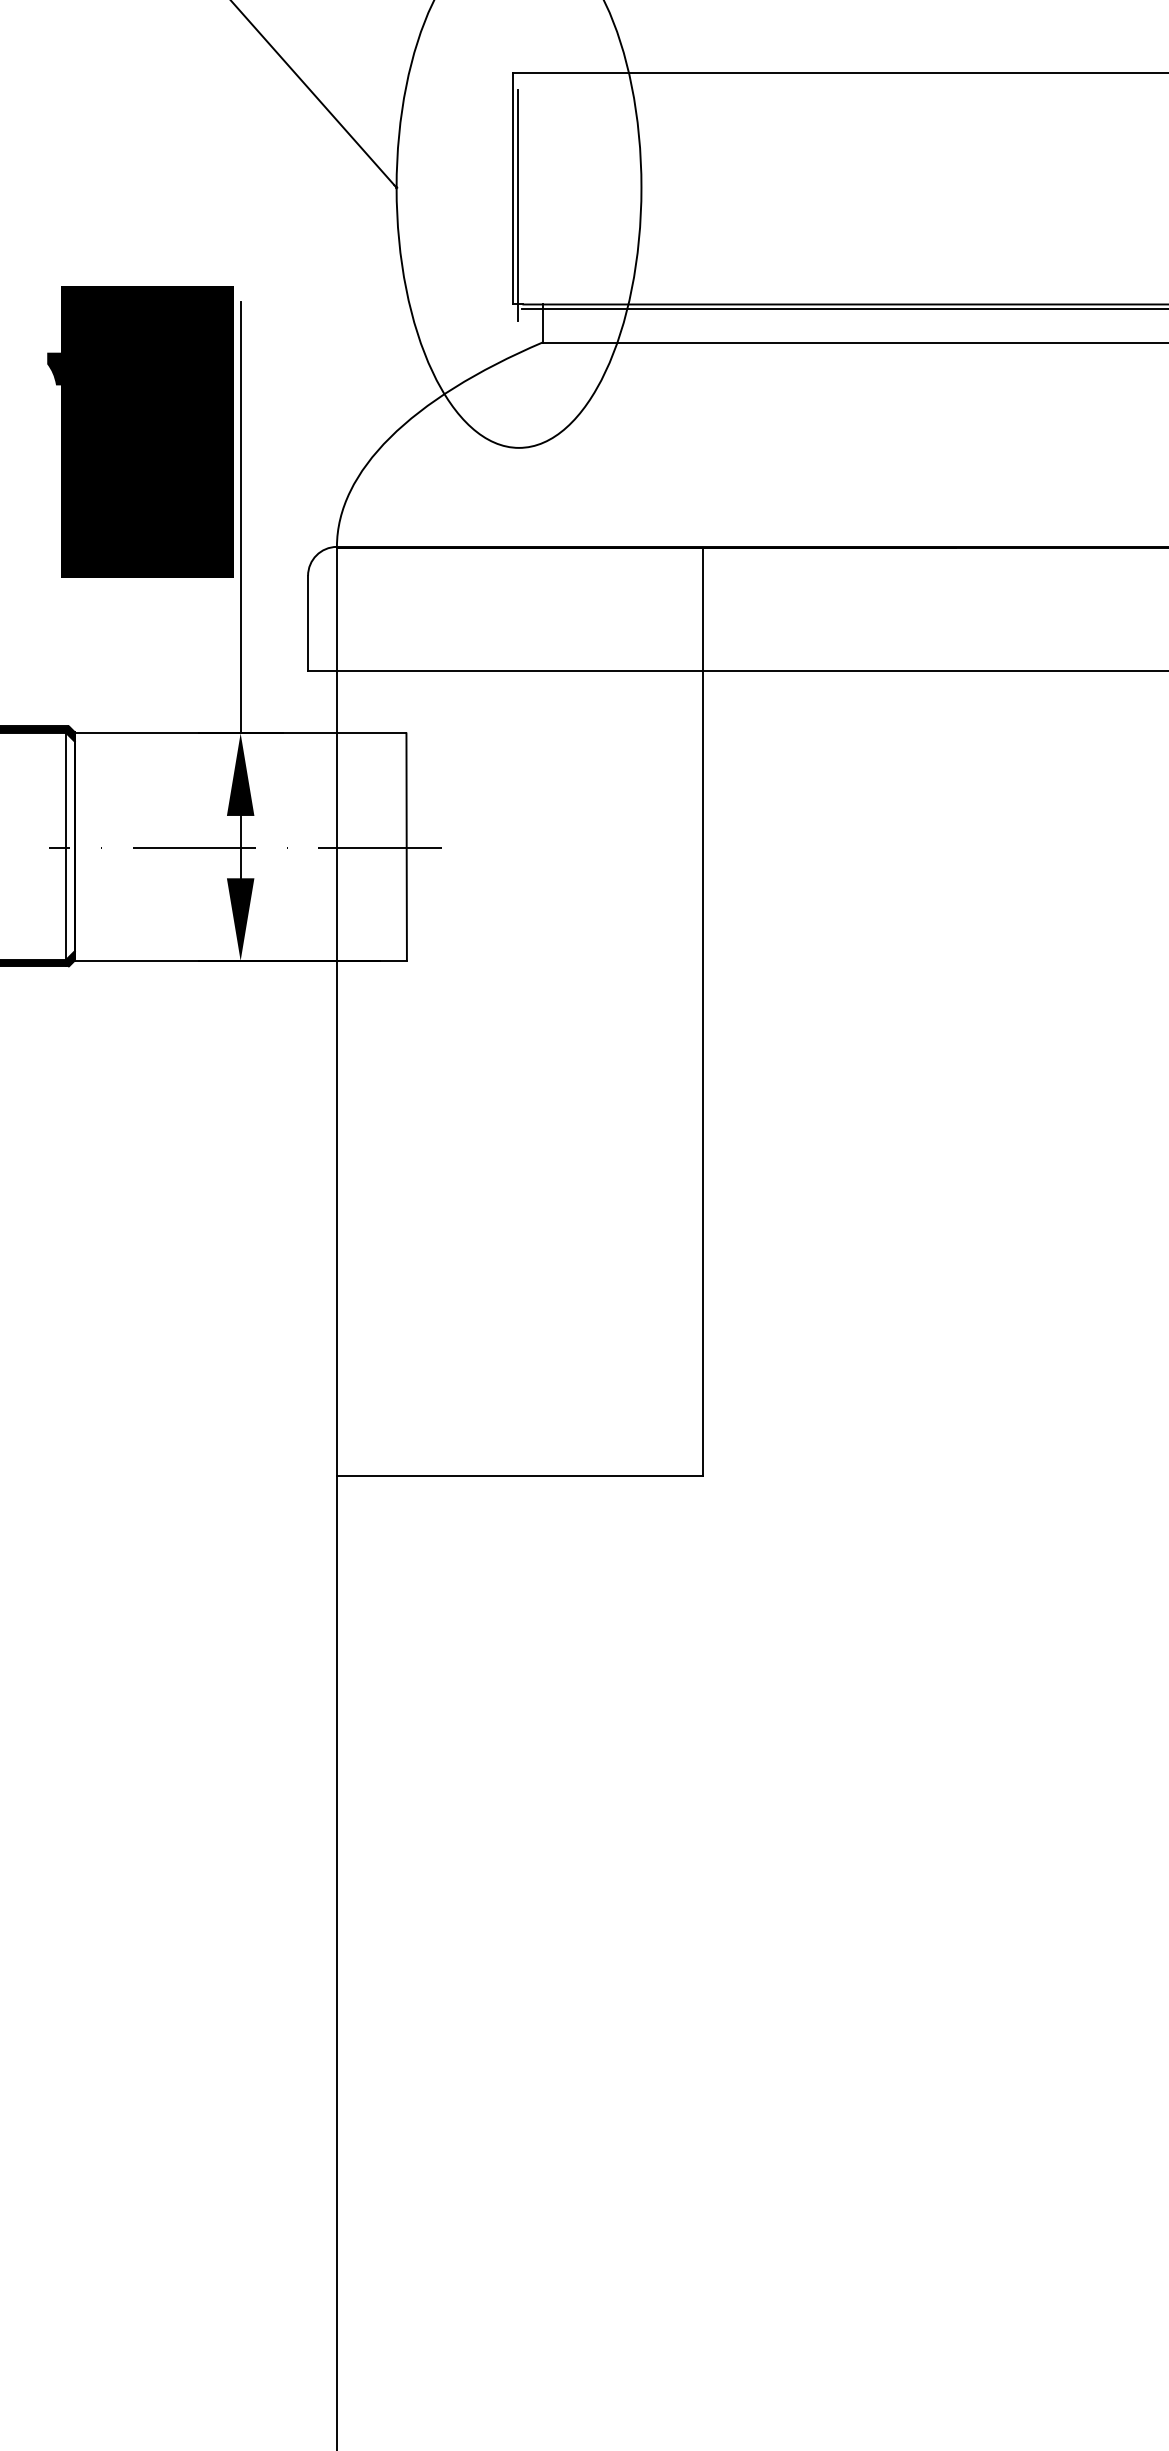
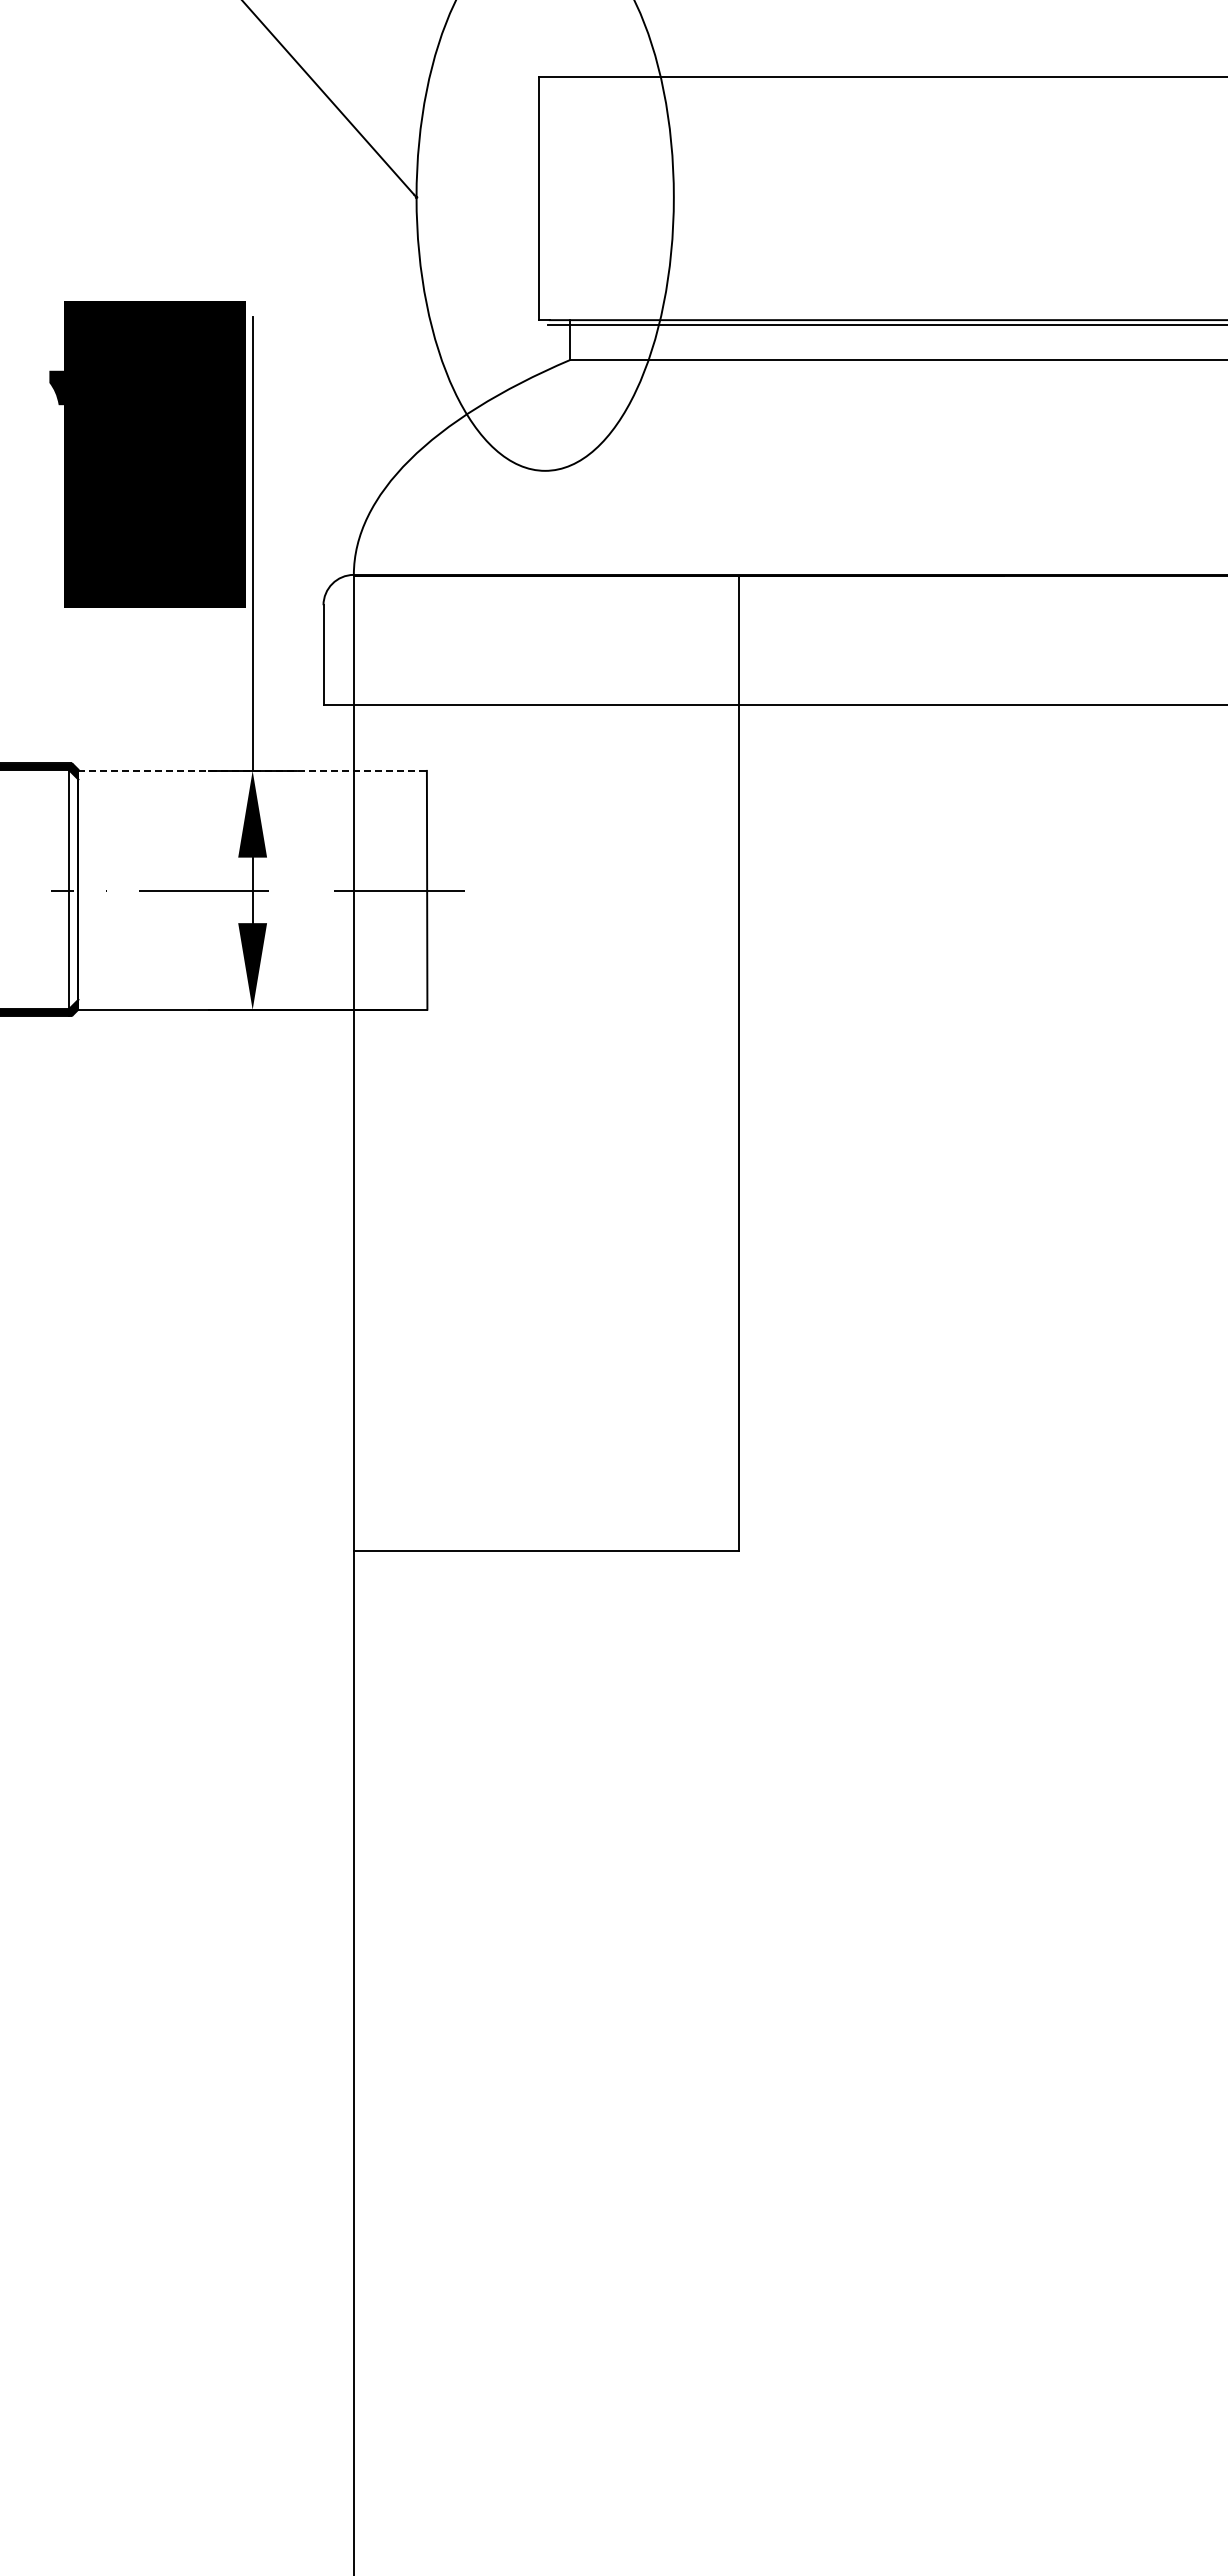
line: (518, 204) -> (544, 215), removed
line: (241, 733) -> (253, 770), solid -> dashed

